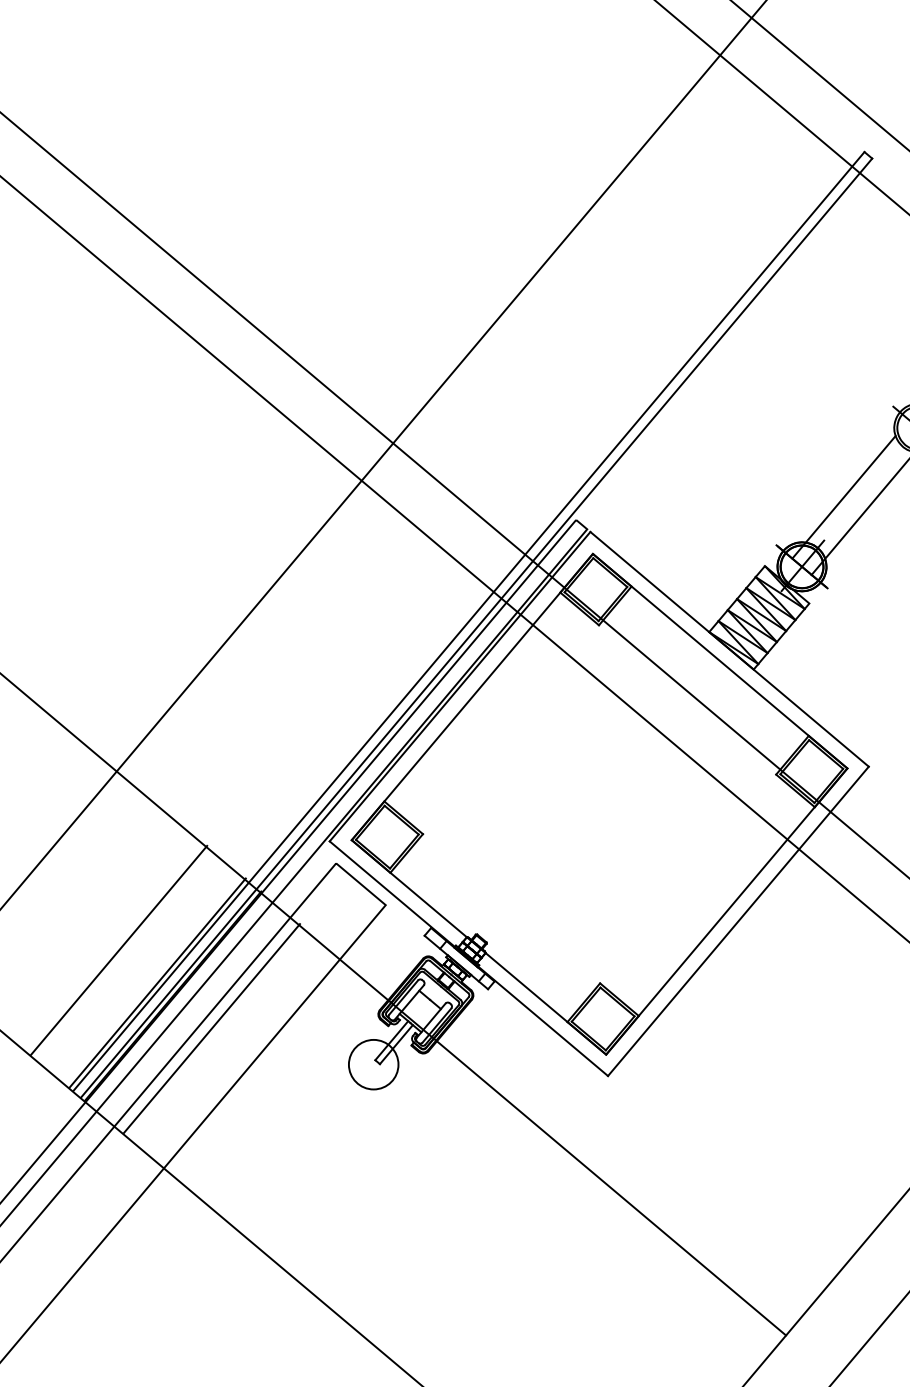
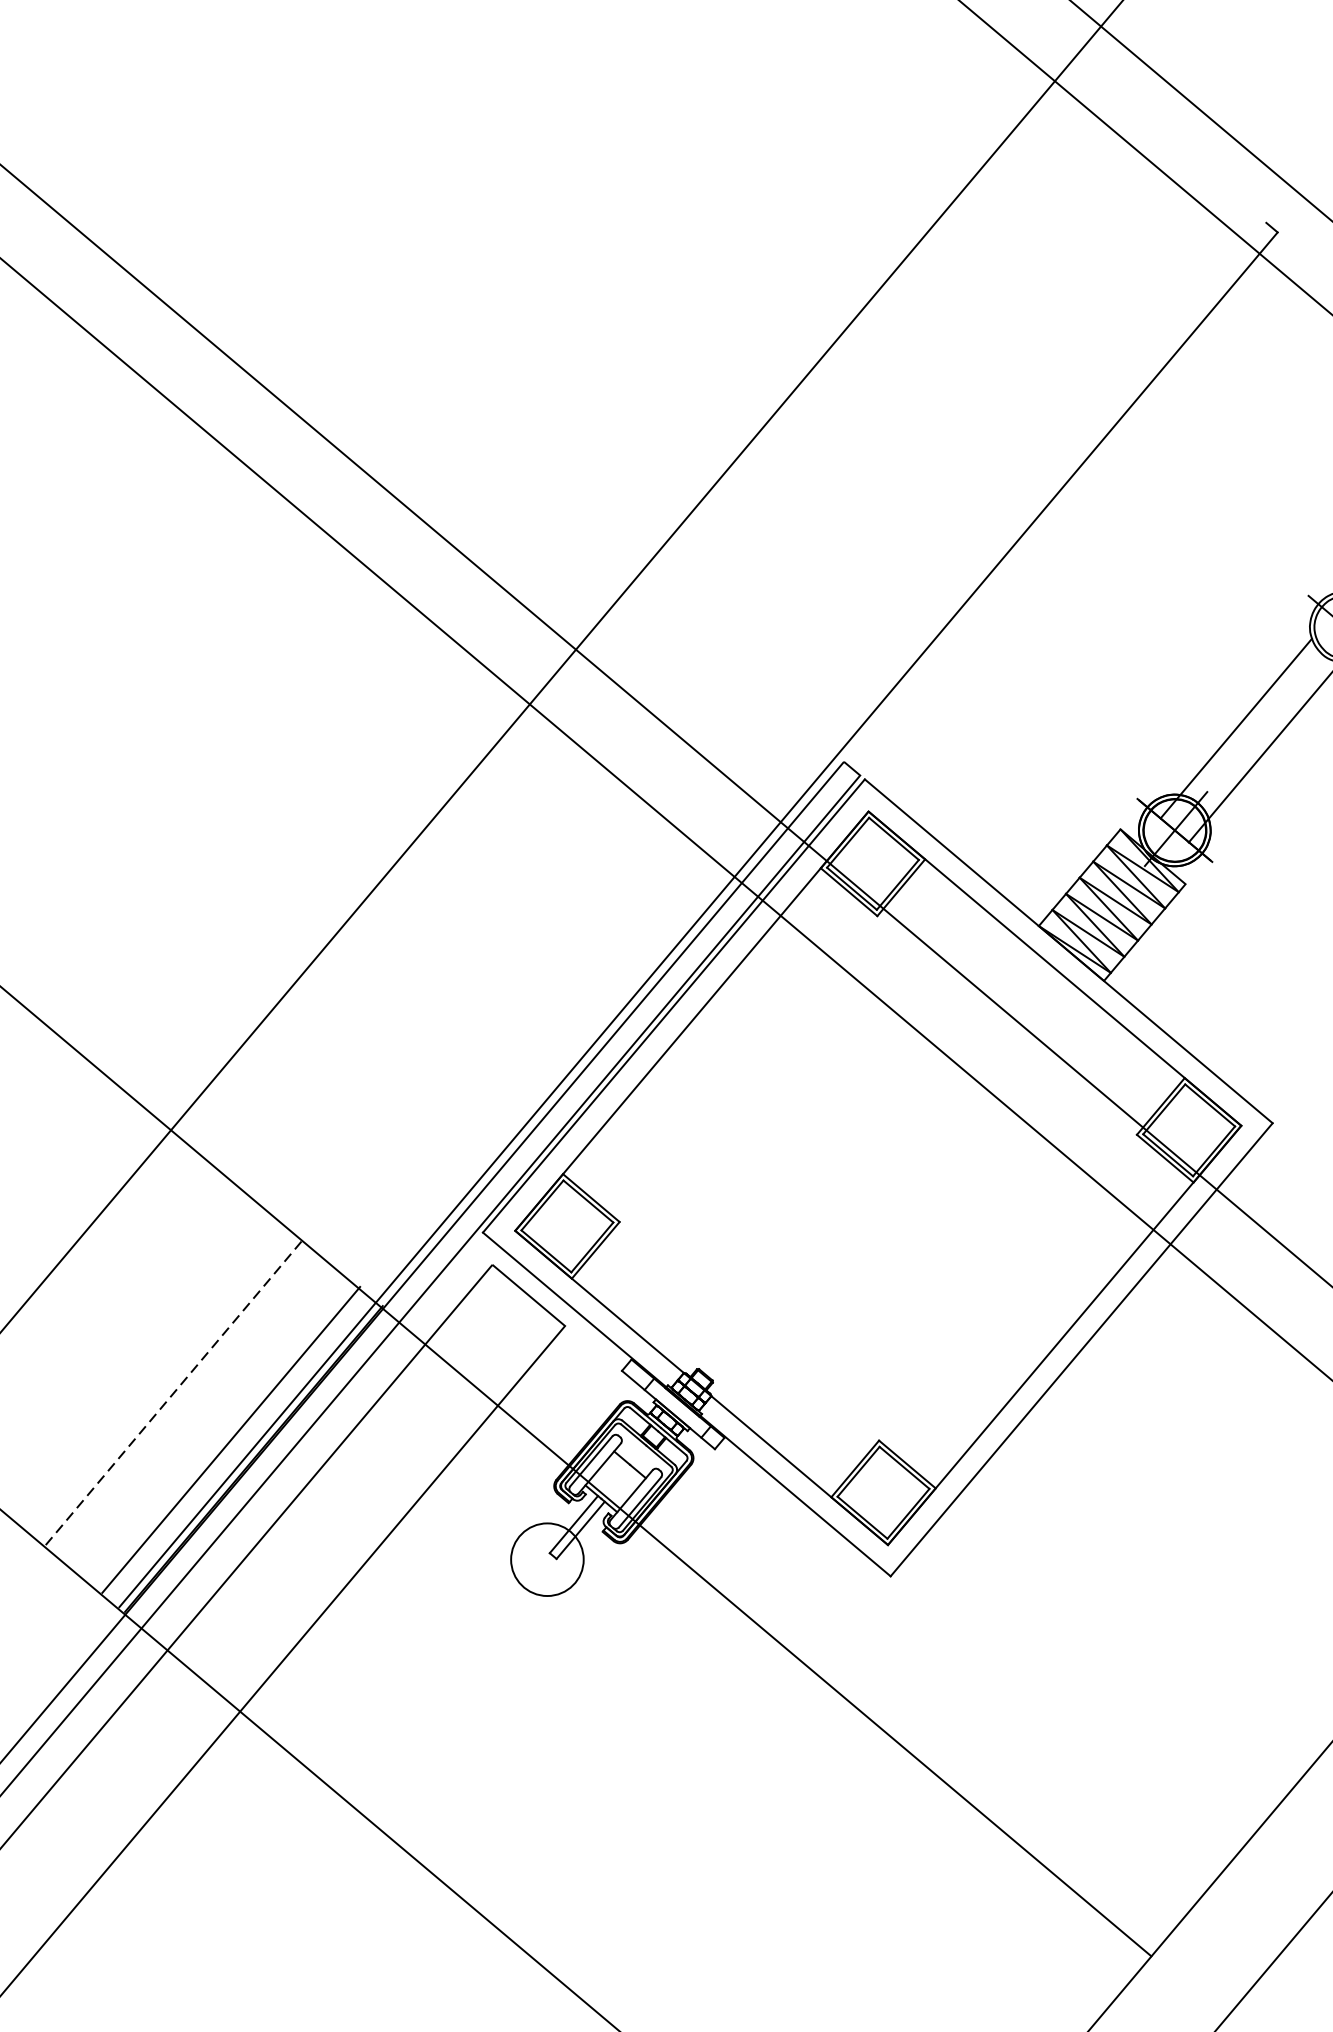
line: (468, 621) -> (686, 910), removed
line: (119, 950) -> (175, 1392), solid -> dashed
line: (211, 1028) -> (309, 1506), removed

